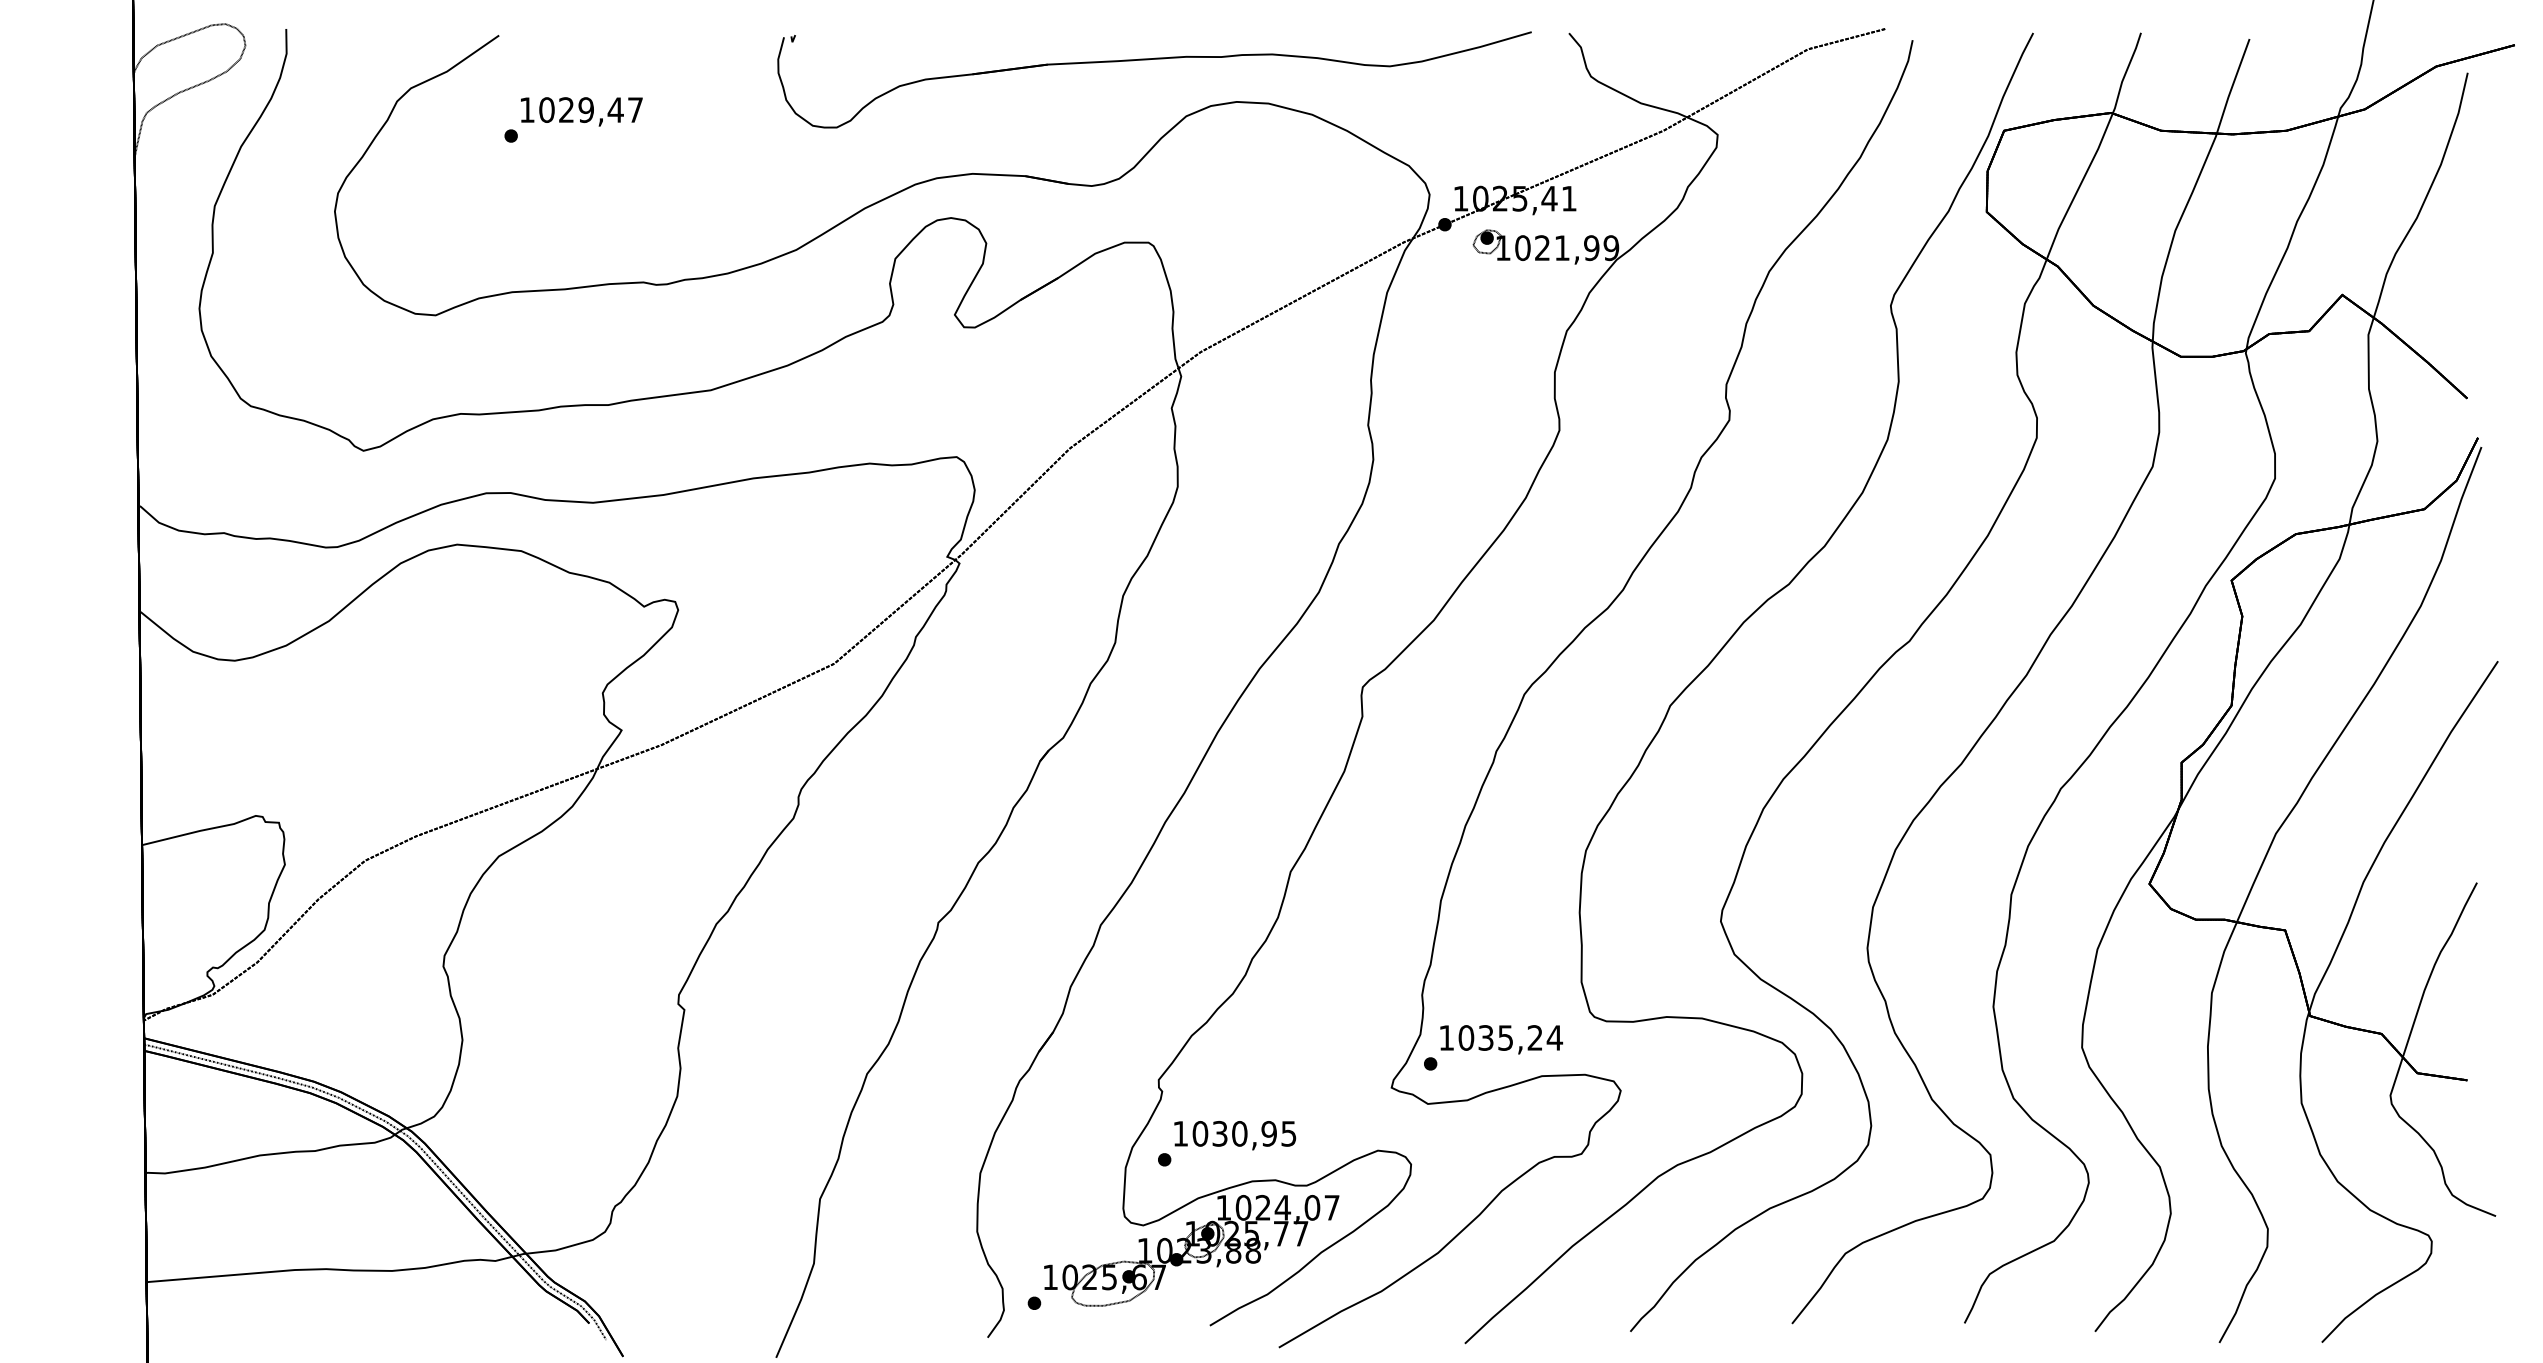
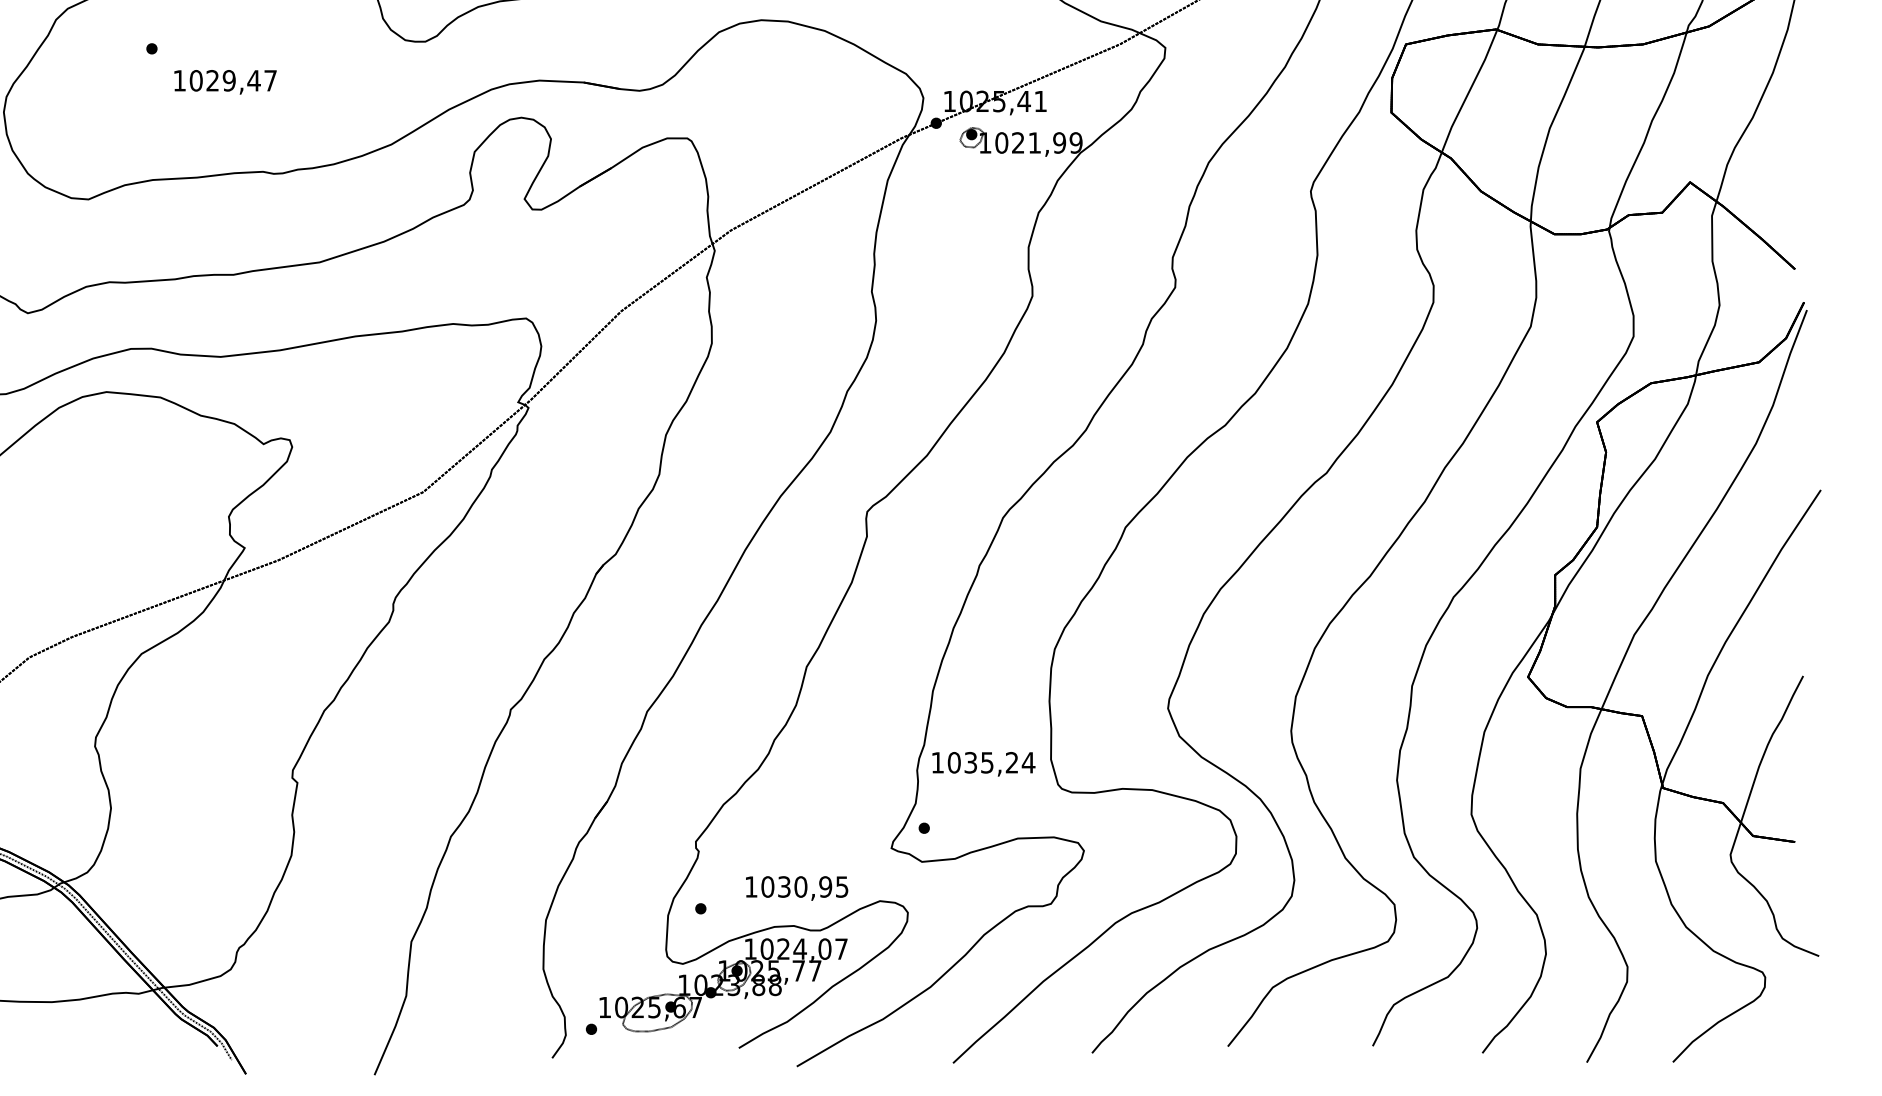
text: (581, 111) -> (225, 81), moved
text: (1501, 1039) -> (983, 764), moved
text: (1235, 1135) -> (797, 888), moved

